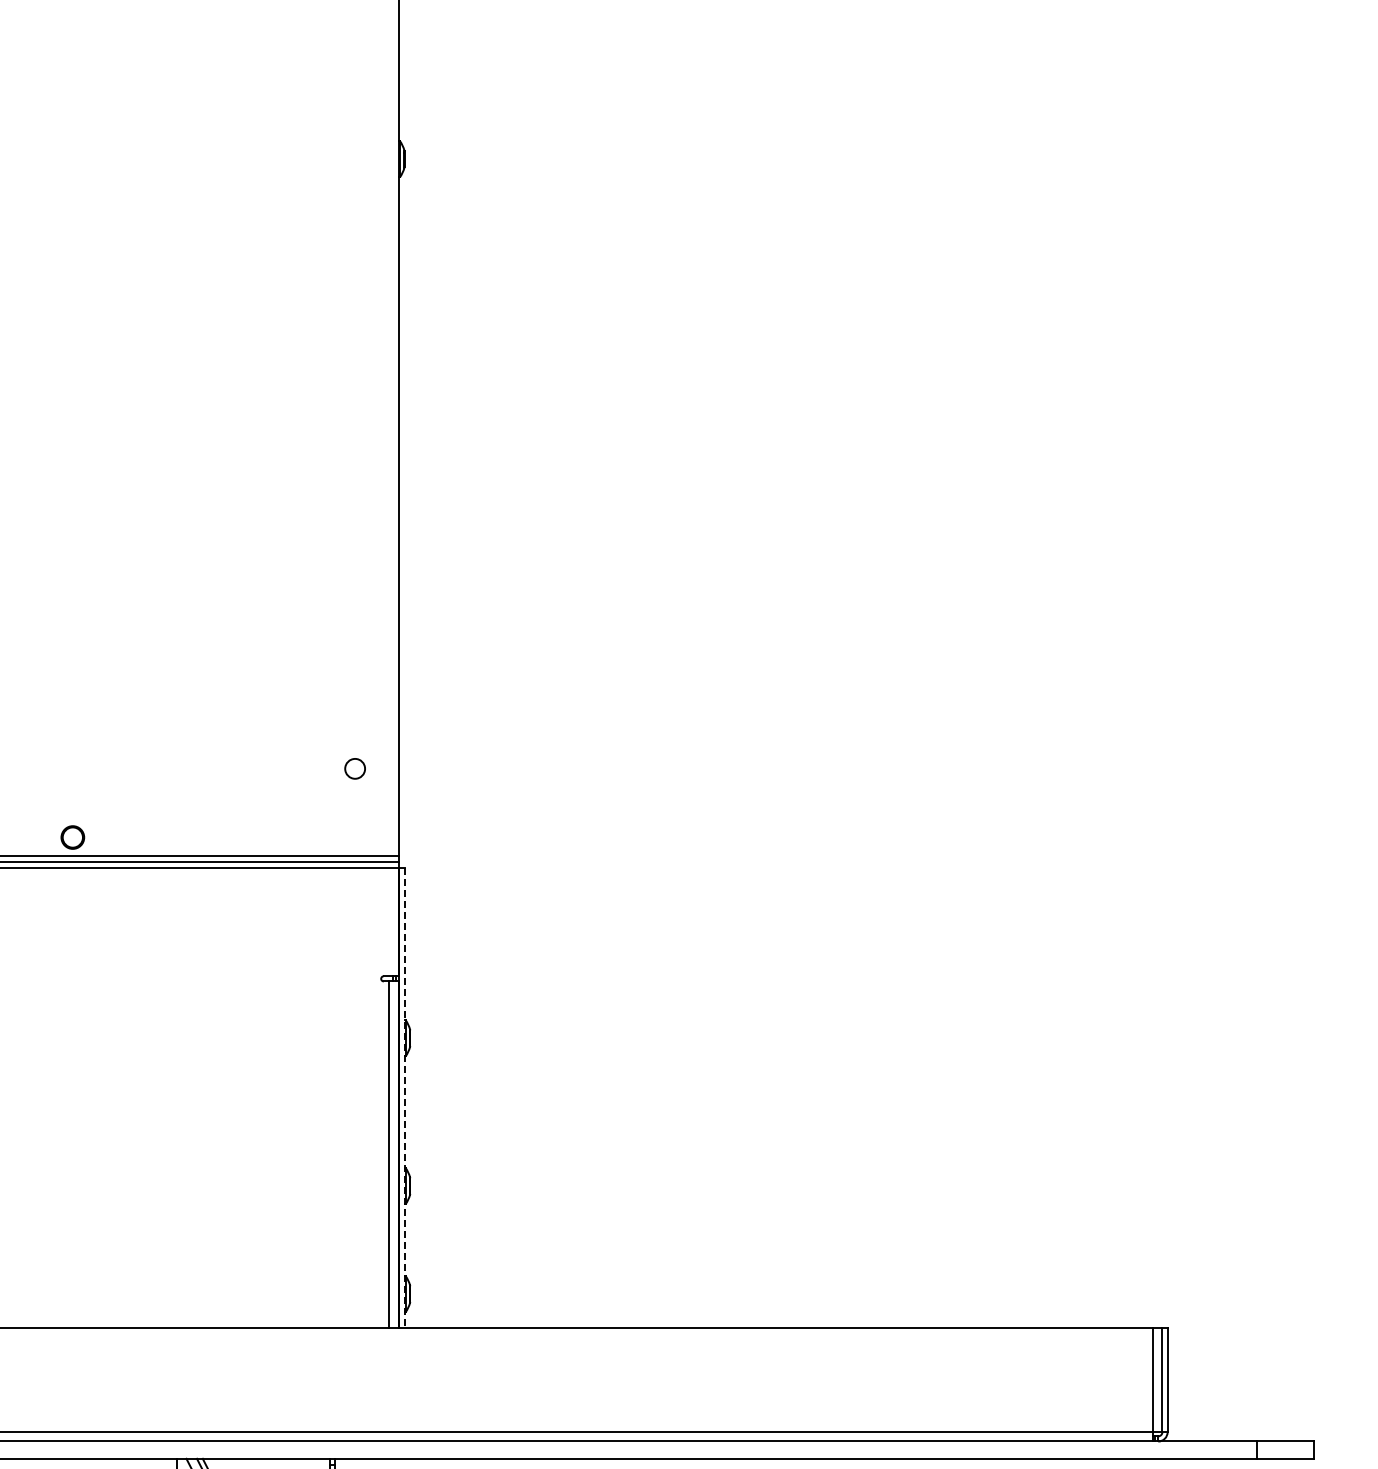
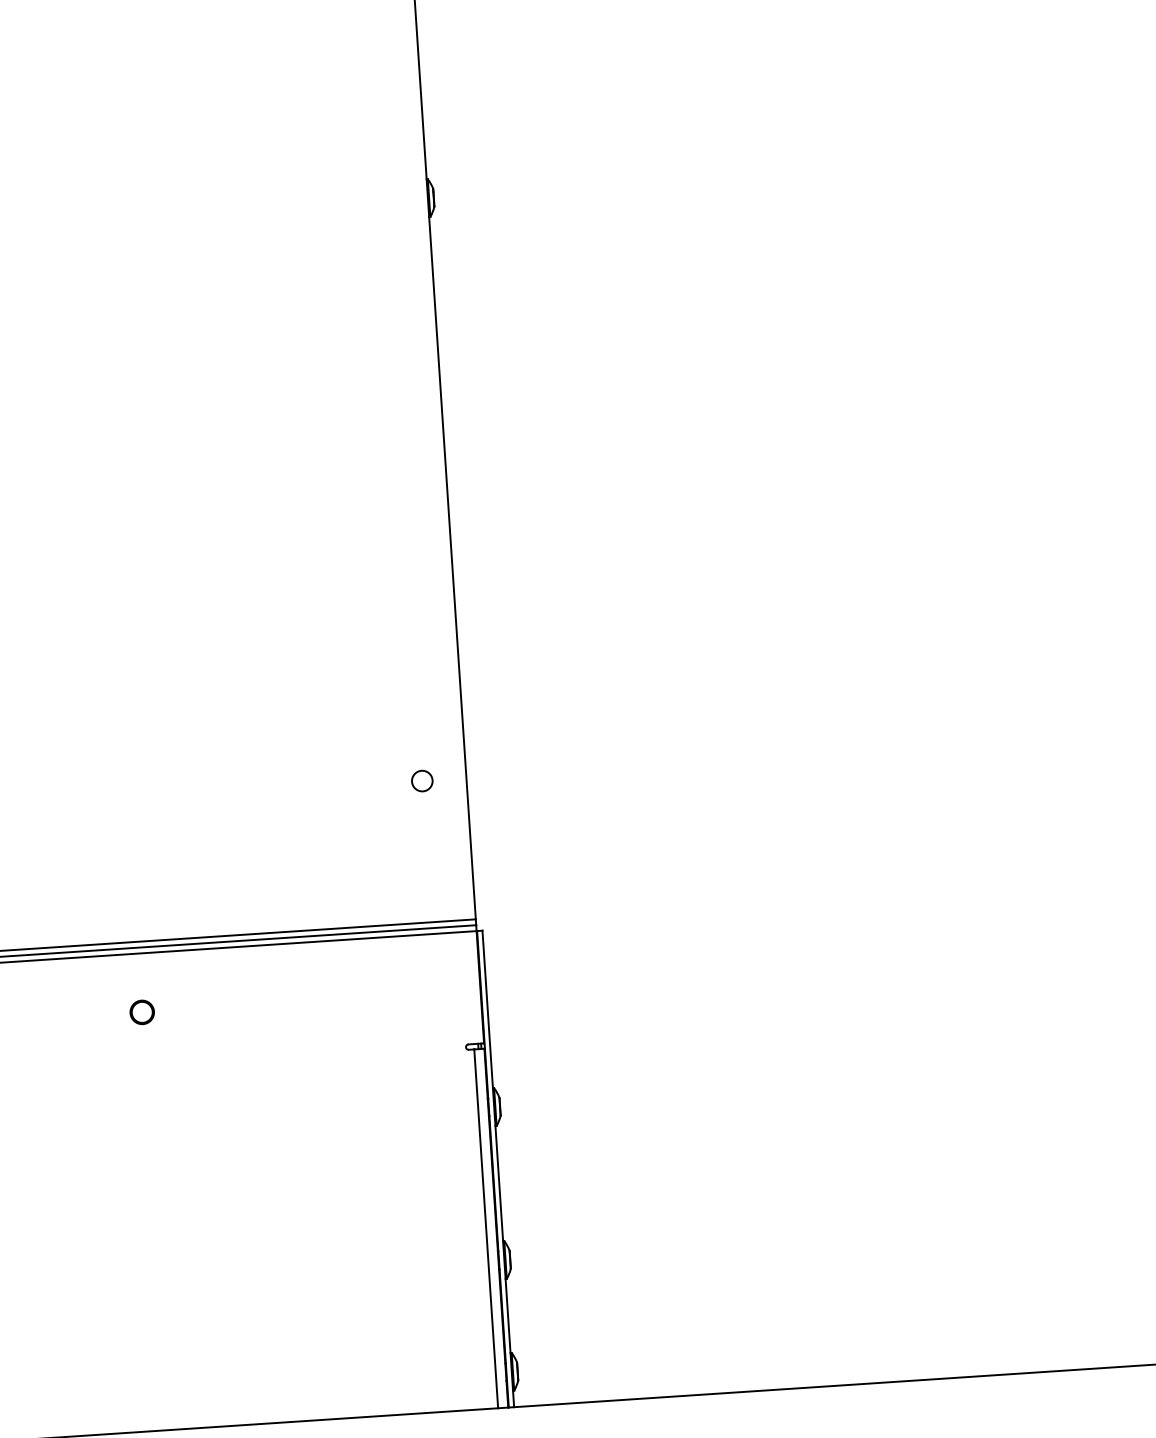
circle: (354, 768) -> (421, 780), moved
part: (72, 837) -> (141, 1012), moved
line: (404, 1098) -> (498, 1169), dashed -> solid

